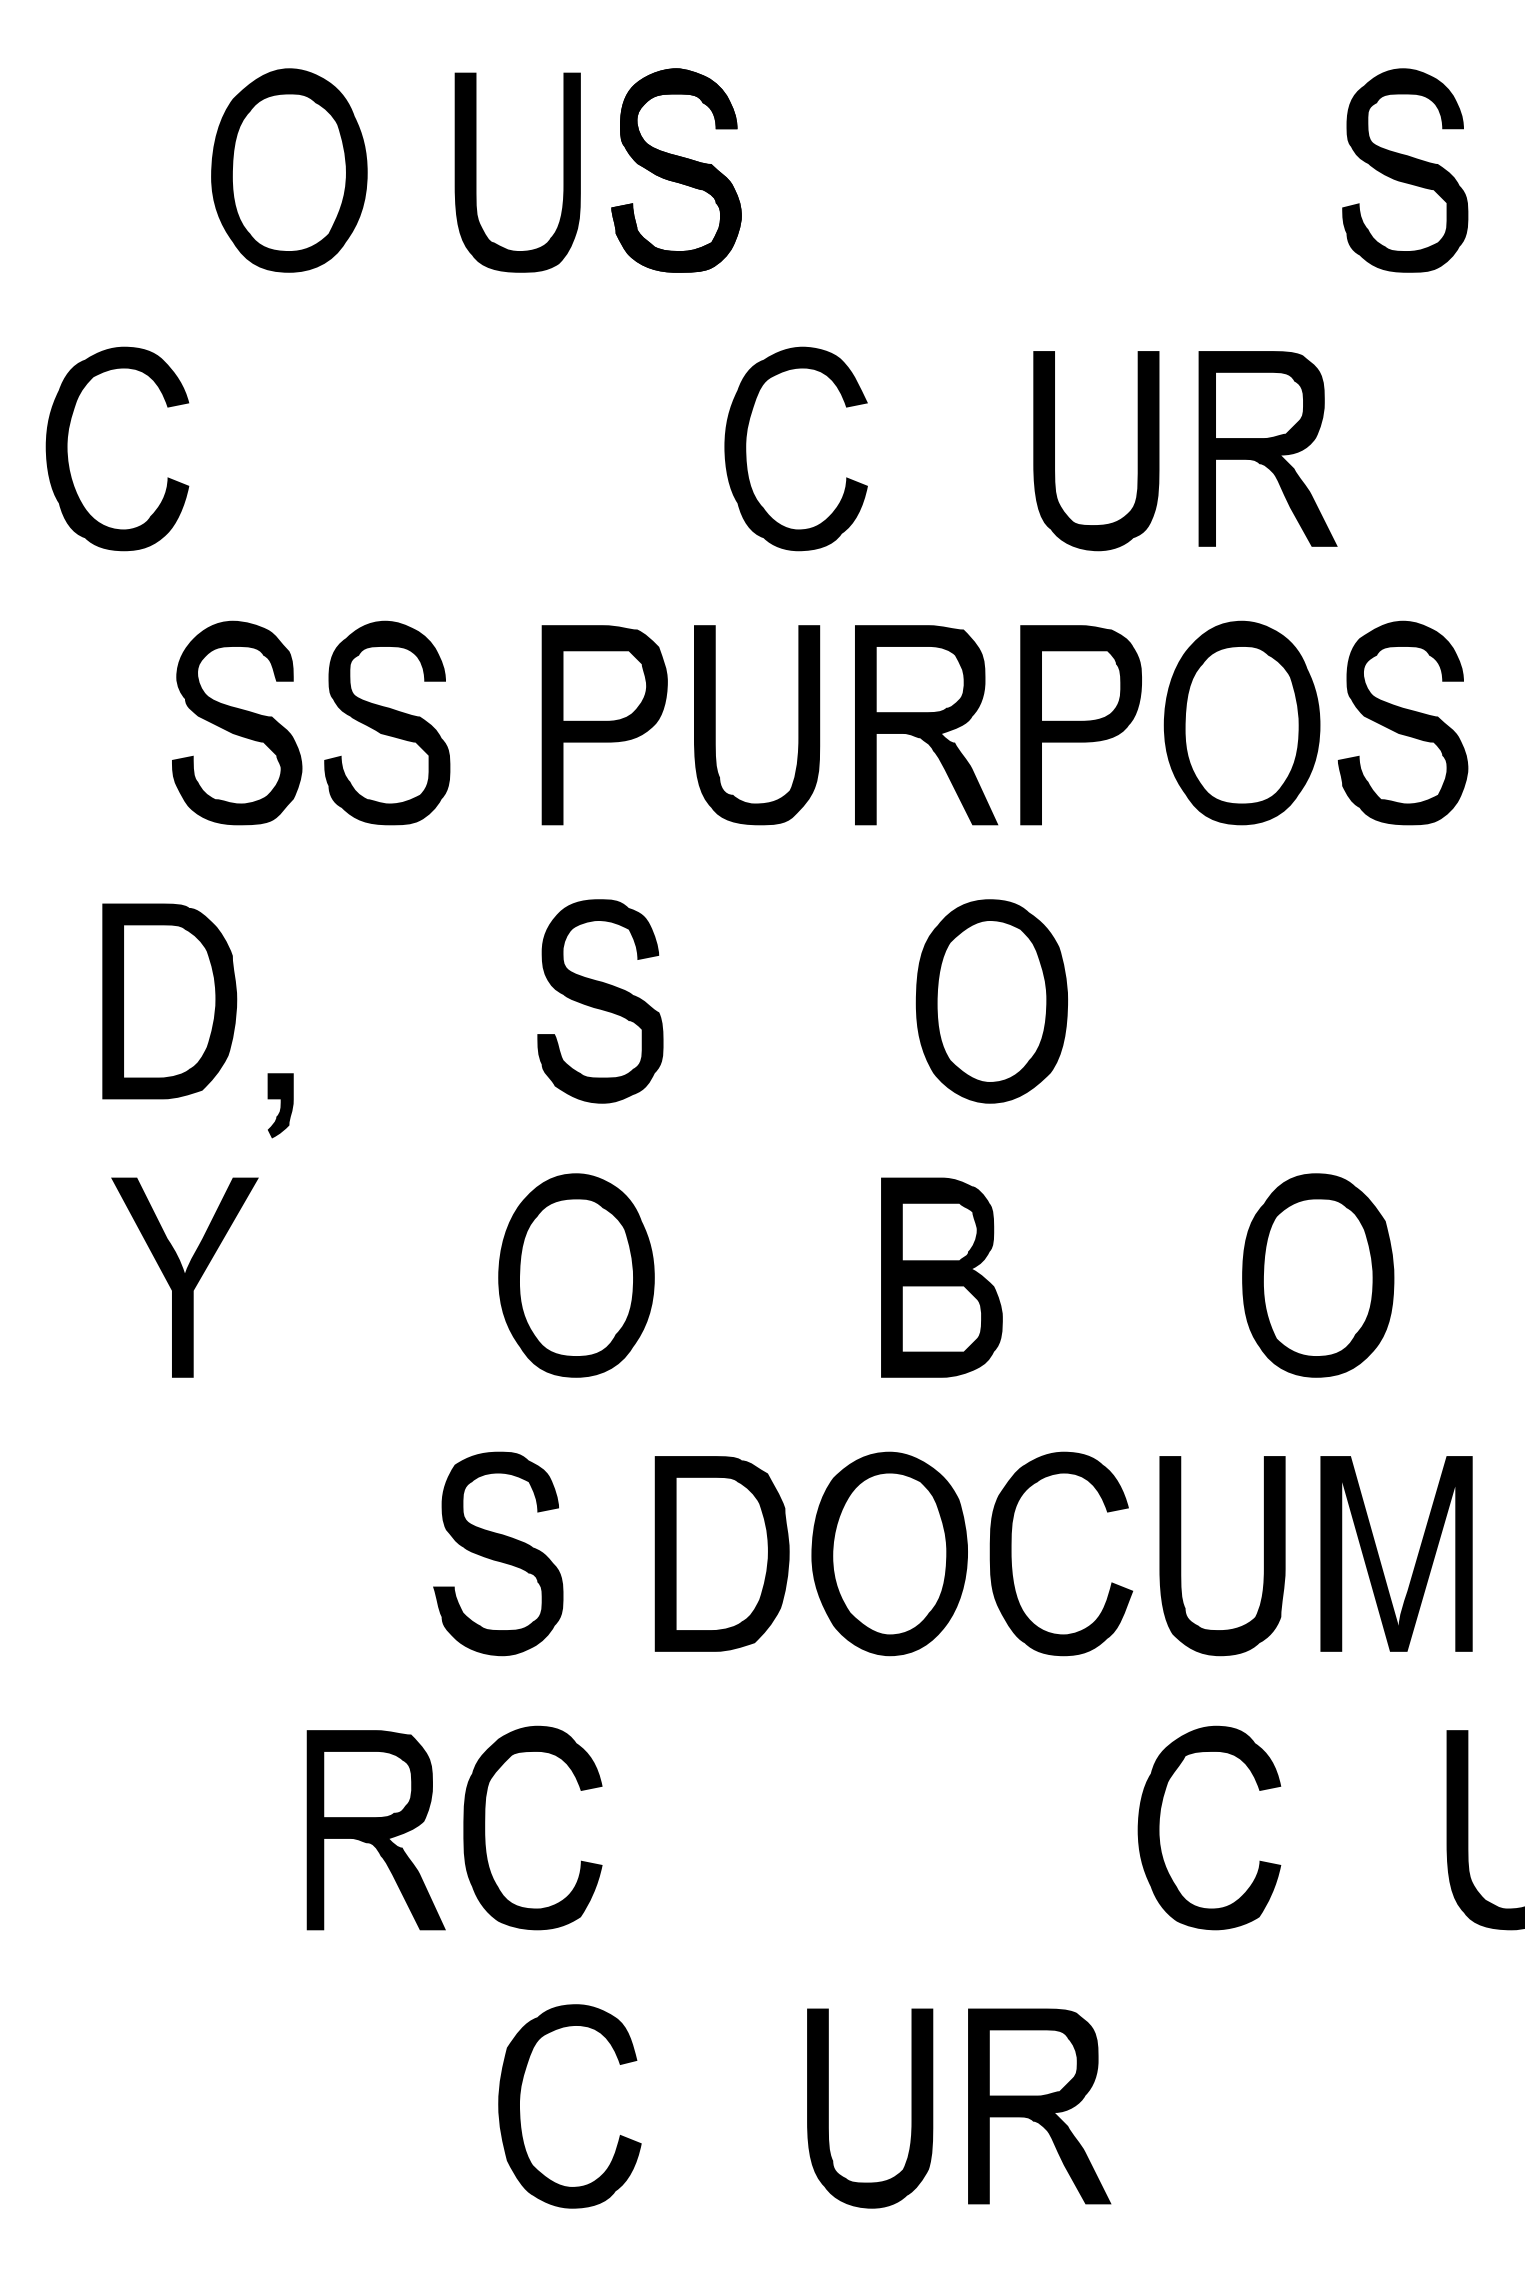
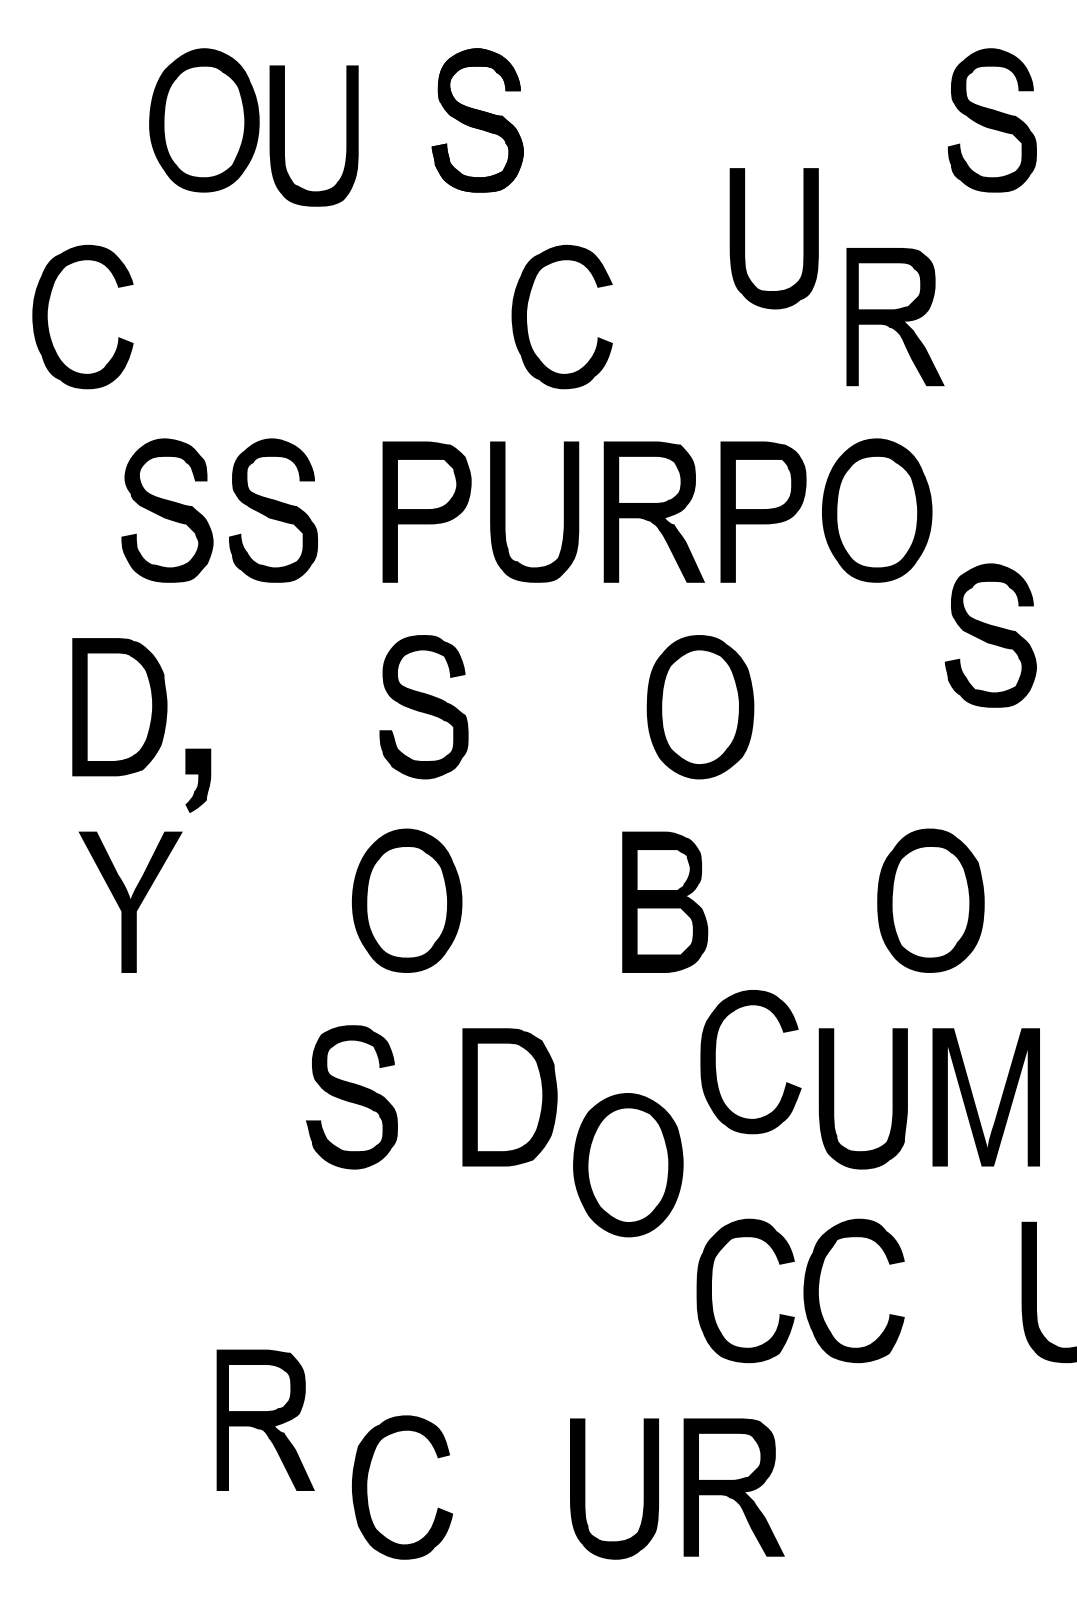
part: (476, 172) -> (284, 135), moved
part: (1137, 451) -> (803, 239), moved
part: (1402, 722) -> (990, 635), moved
part: (280, 1105) -> (198, 780), size x1.4
part: (889, 1553) -> (628, 1164), moved
part: (1011, 1553) -> (715, 1061), moved
part: (485, 1827) -> (712, 1290), moved
part: (375, 1830) -> (265, 1420), moved

